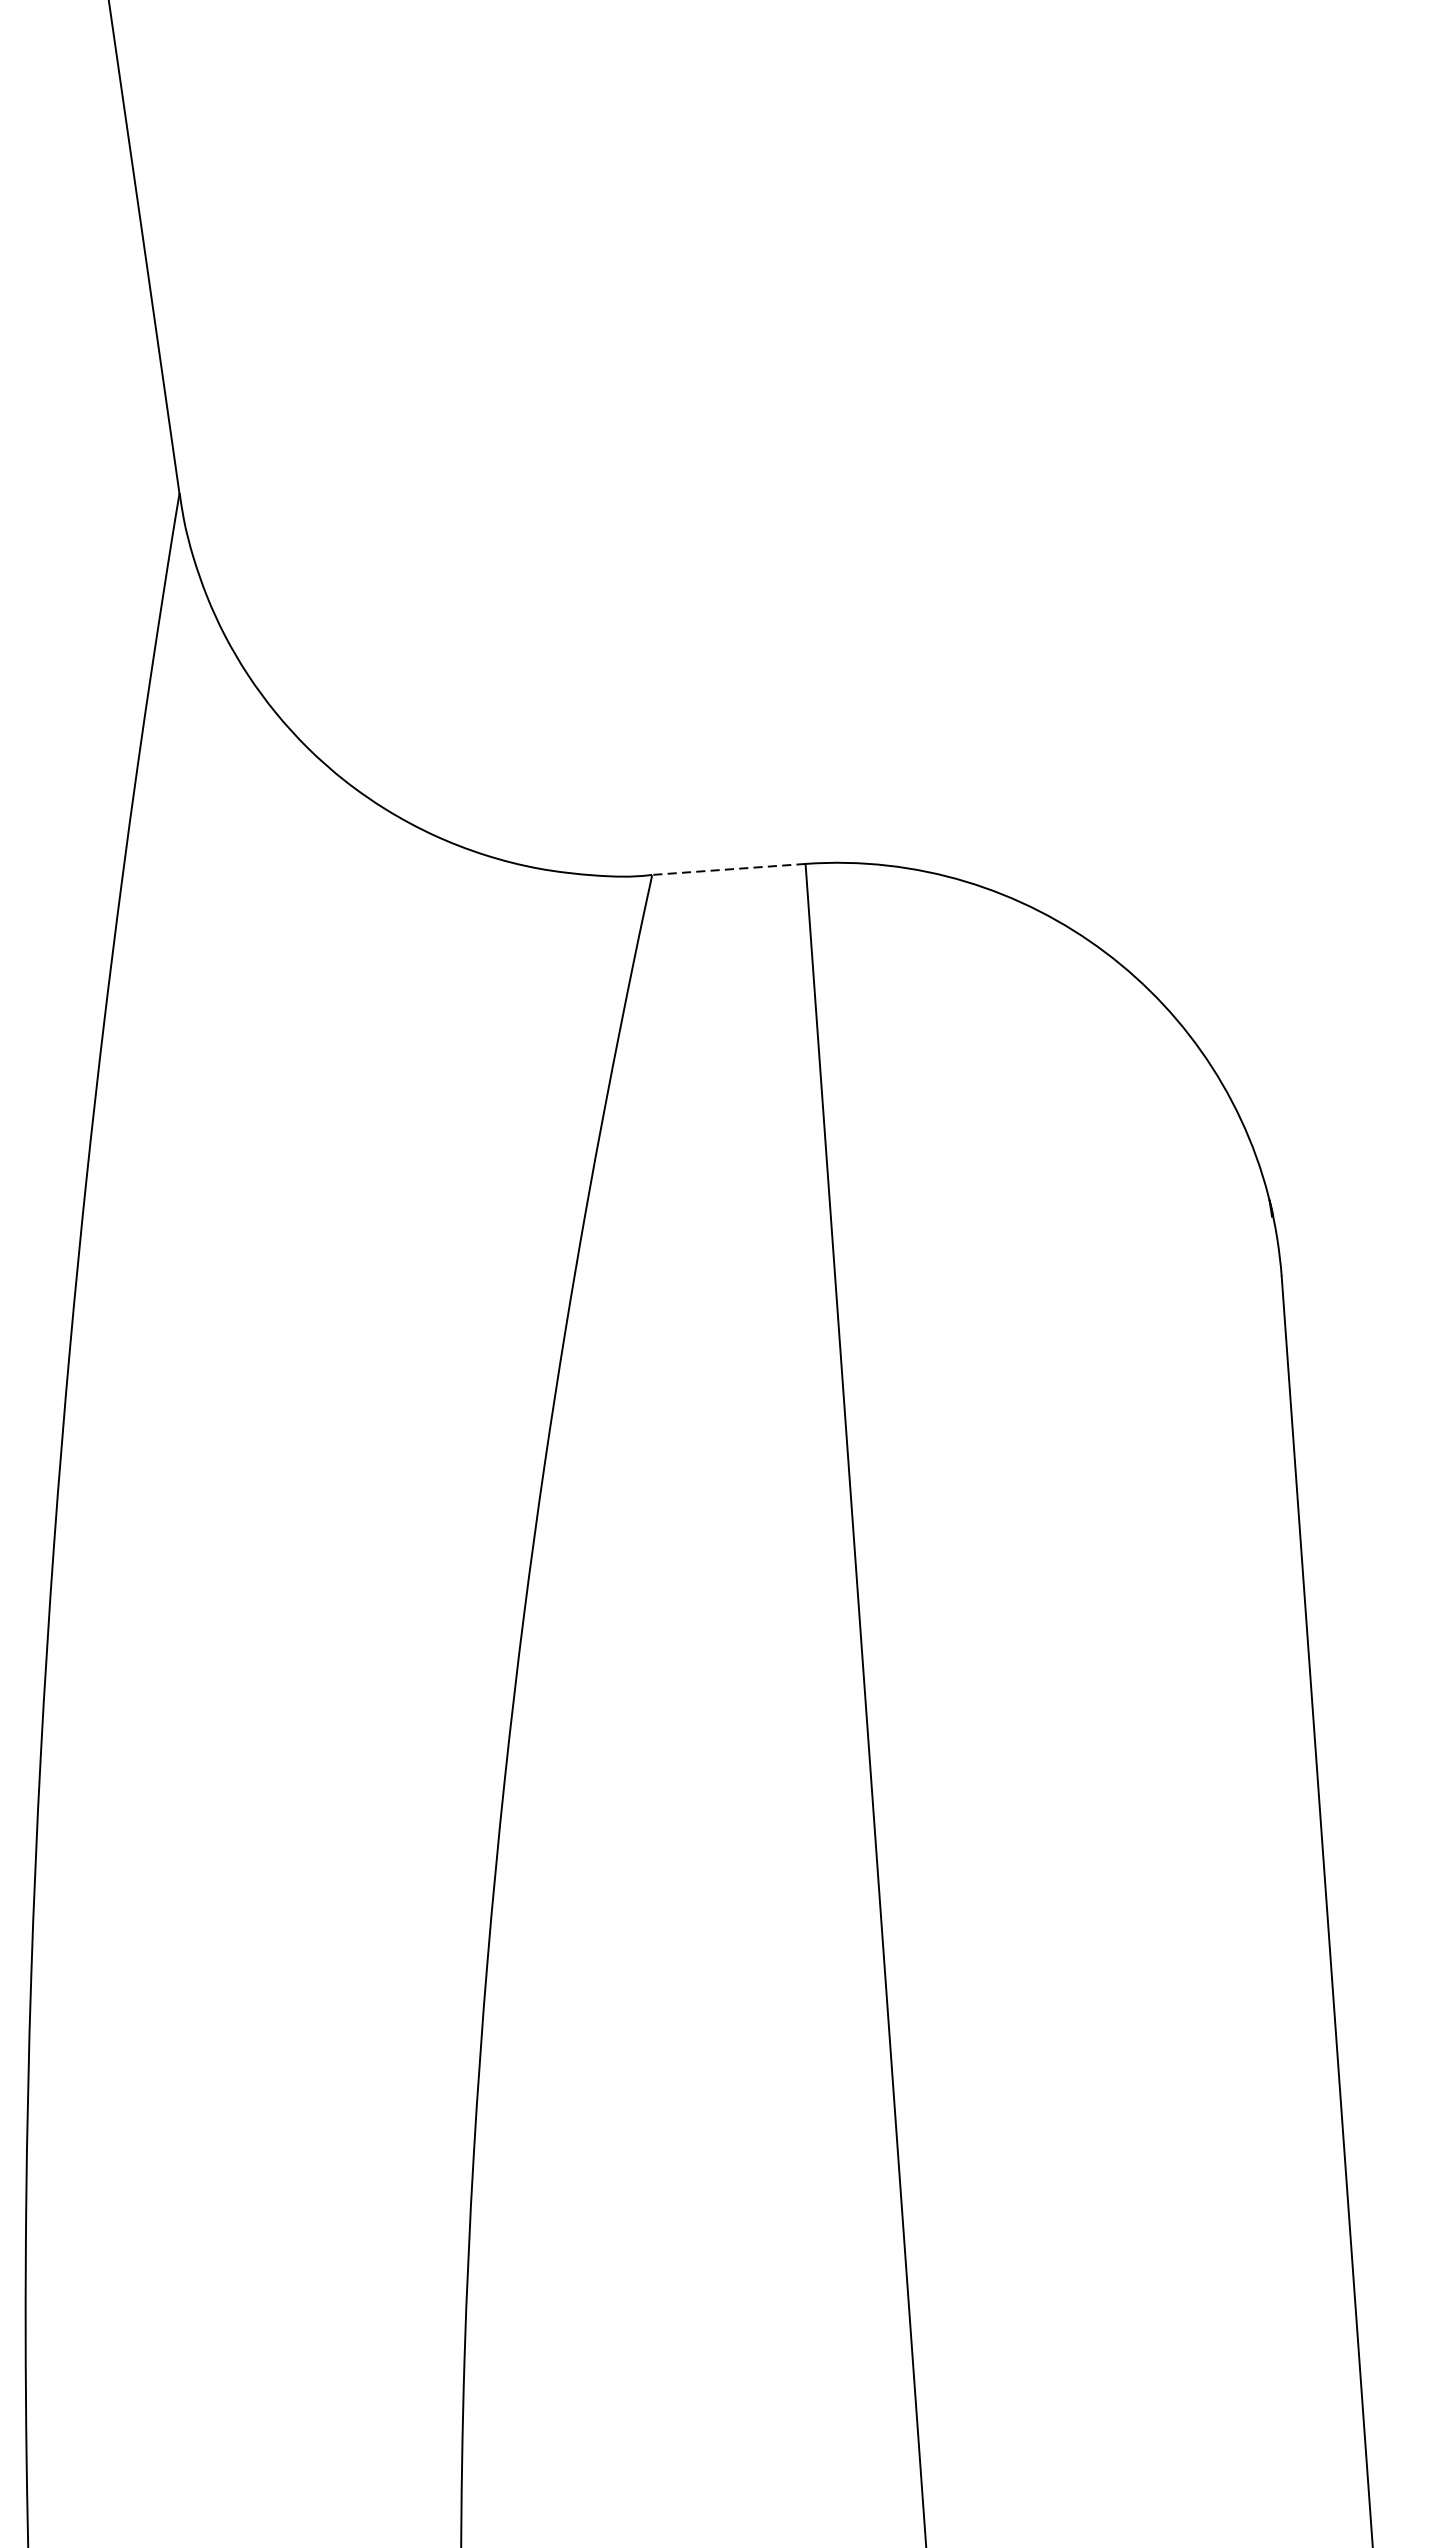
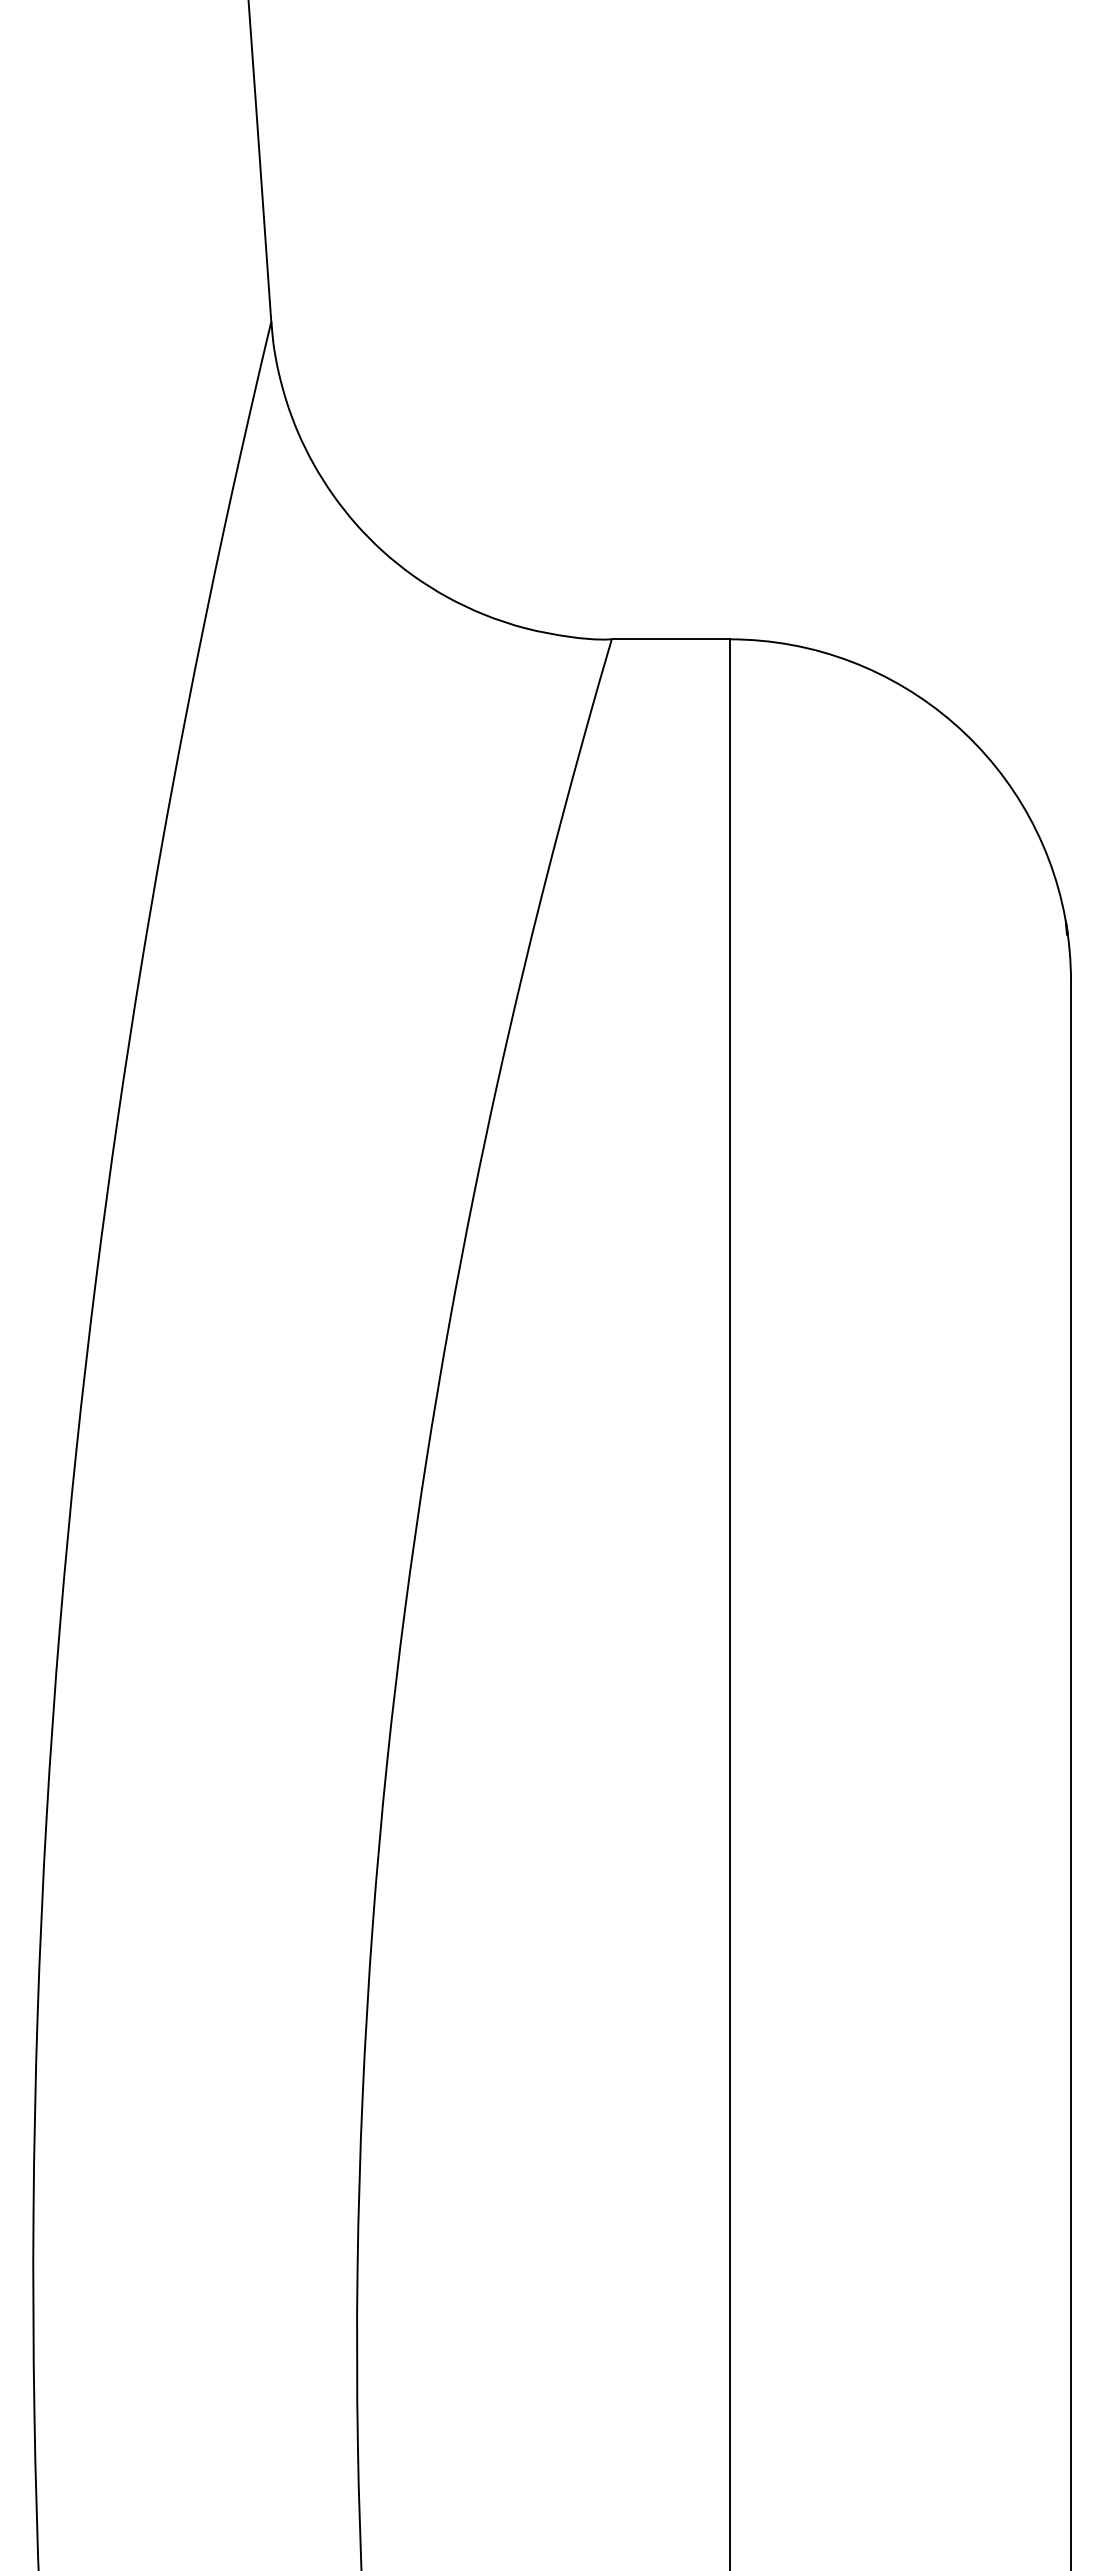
line: (728, 869) -> (670, 639), dashed -> solid

